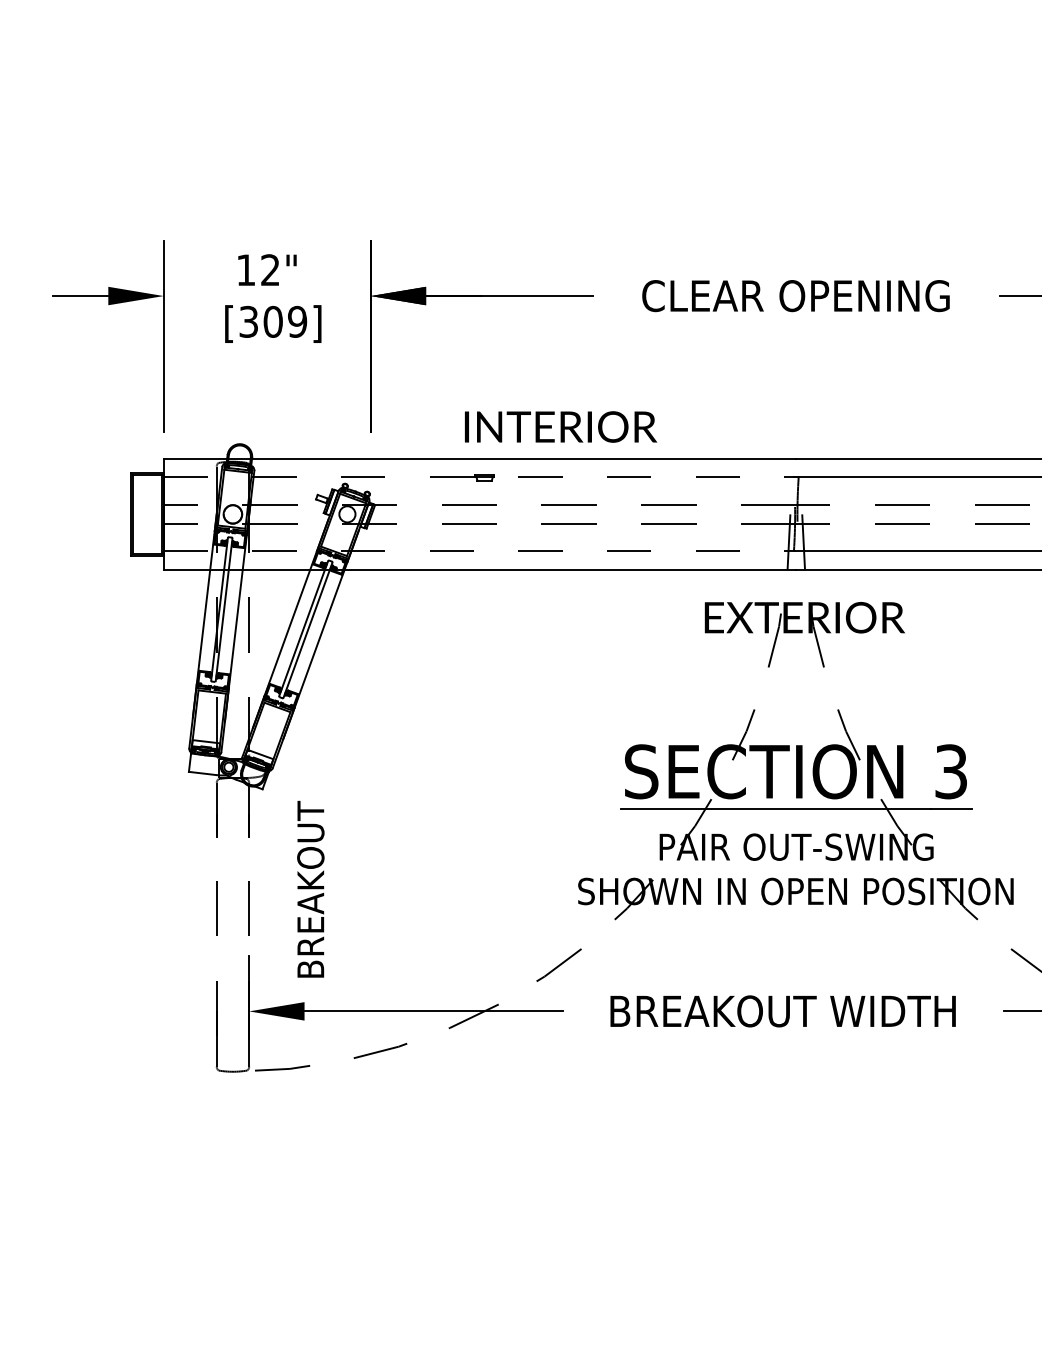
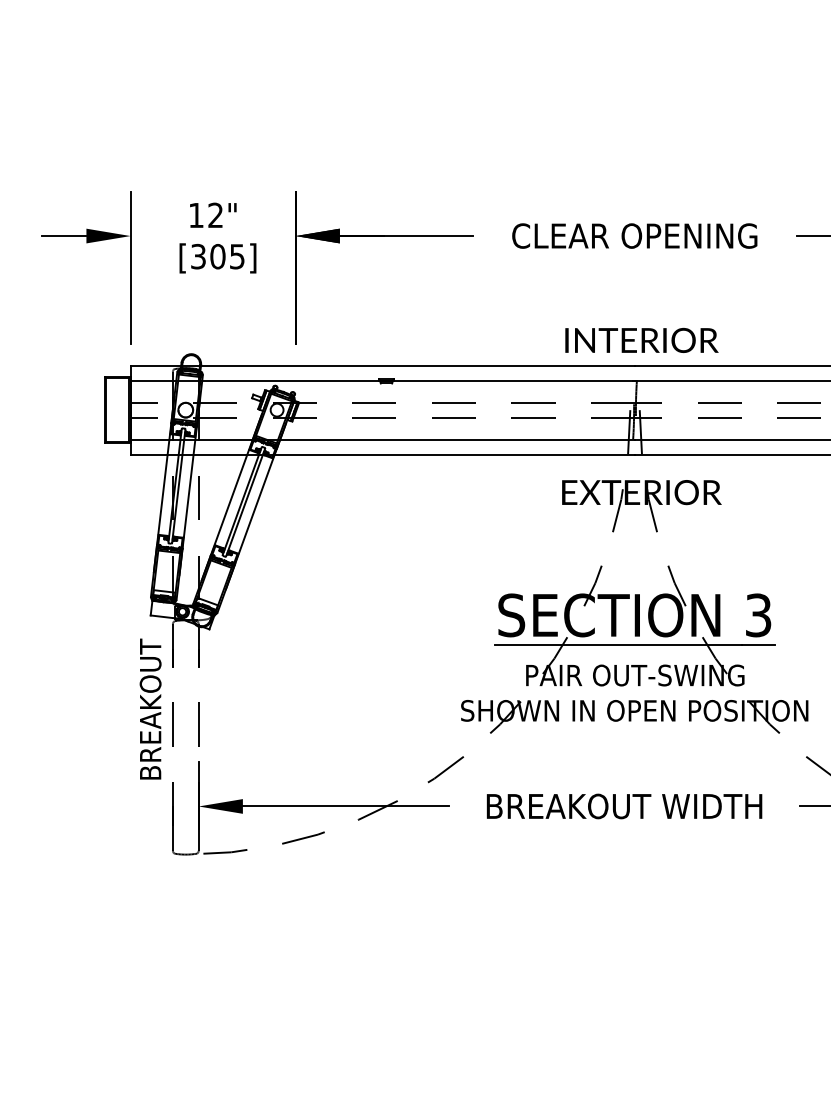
text: (297, 321) -> (237, 256), [309] -> [305]
text: (561, 426) -> (642, 340), moved
line: (480, 477) -> (383, 380), dashed -> solid
line: (480, 551) -> (383, 439), dashed -> solid
text: (310, 888) -> (150, 708), moved

